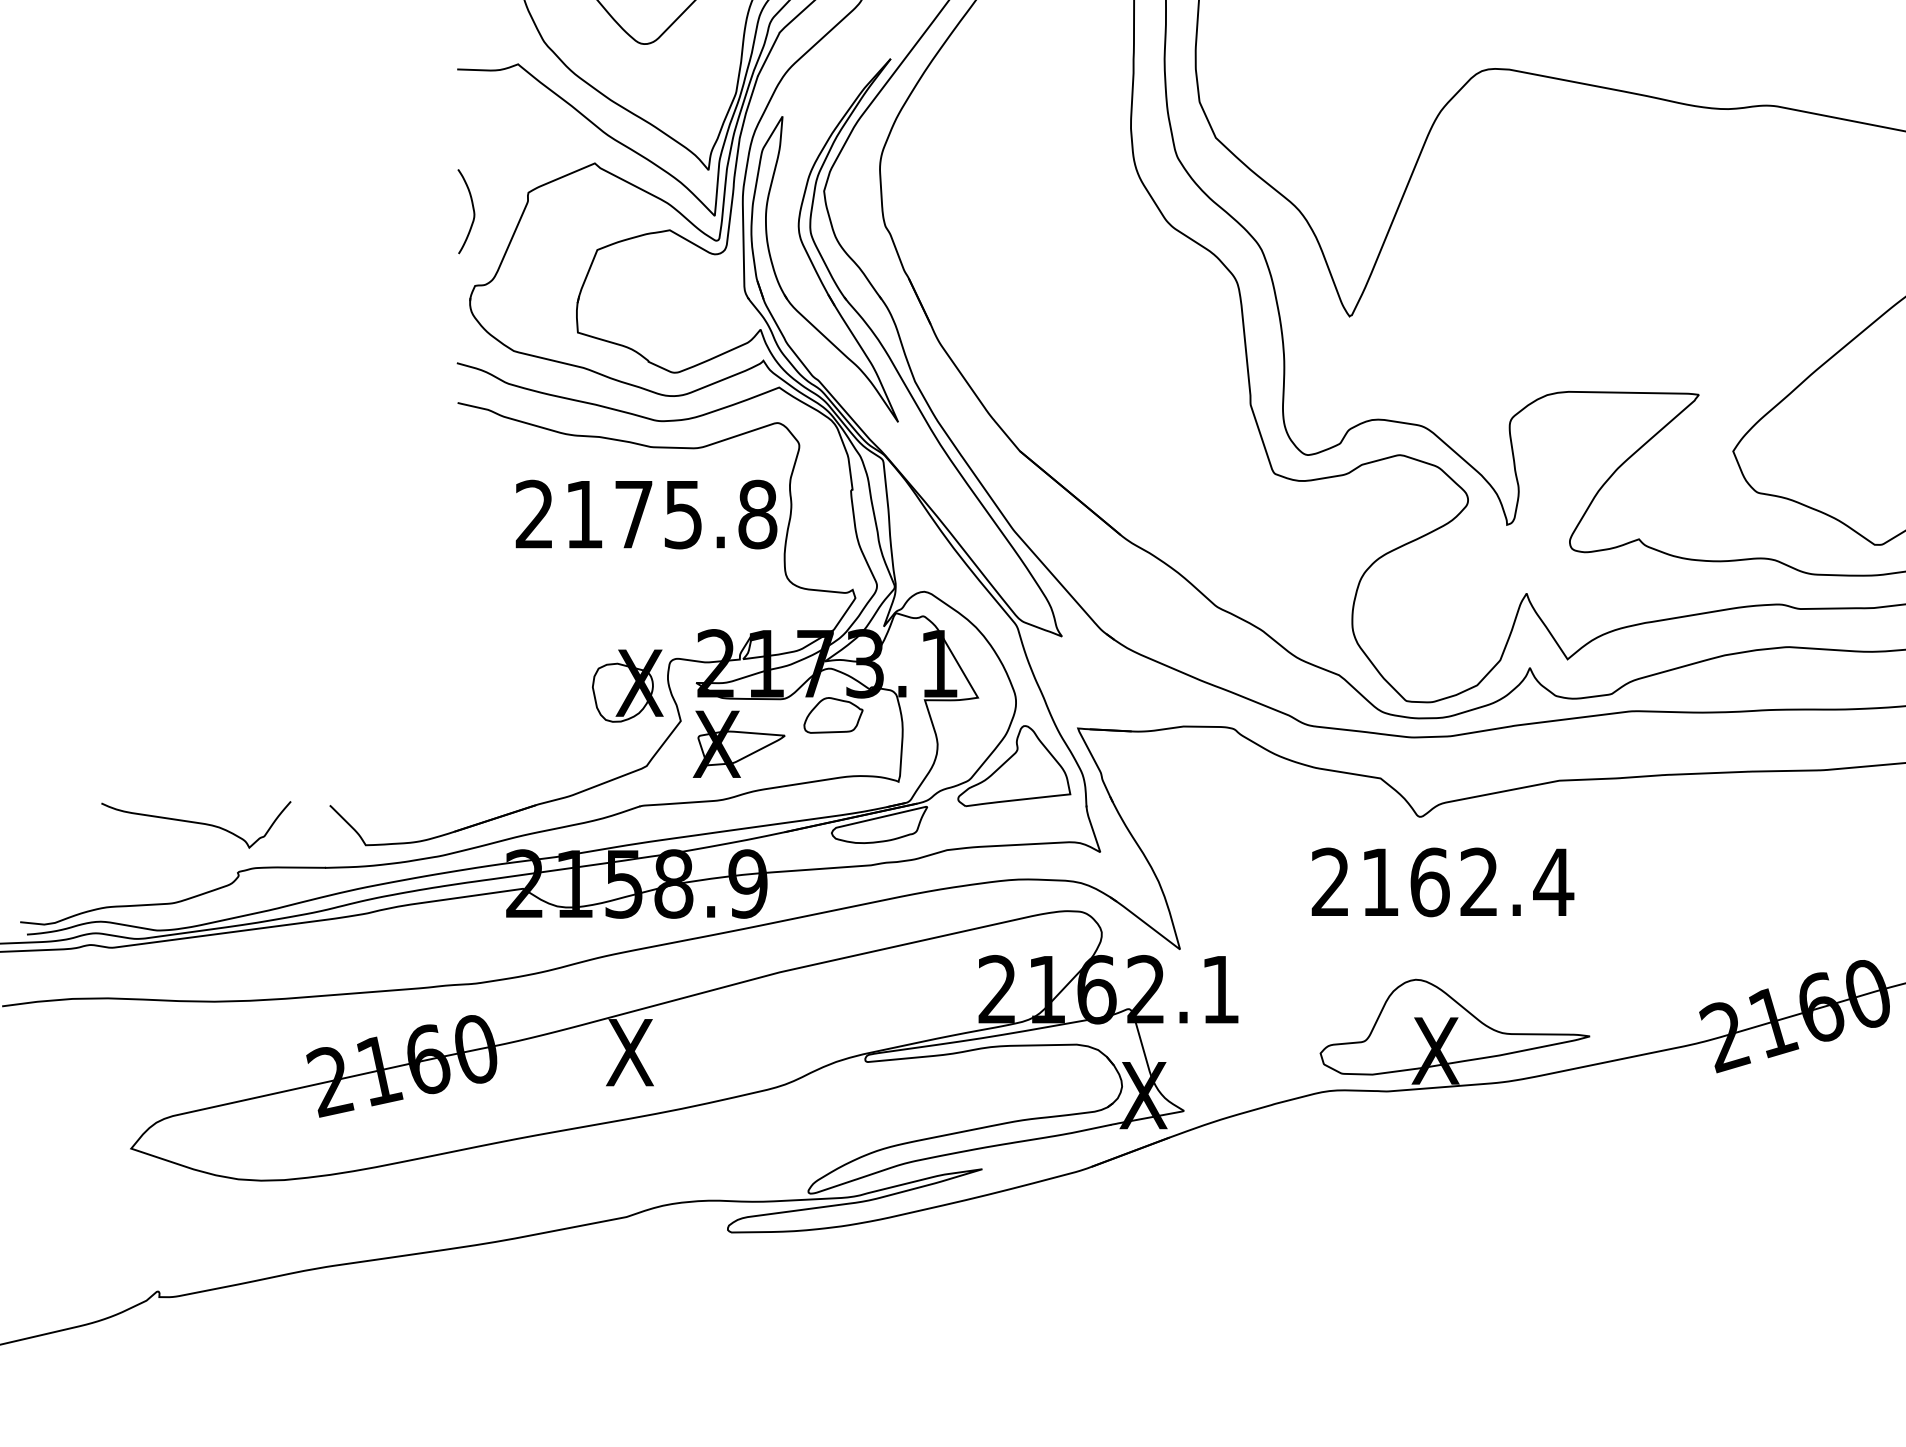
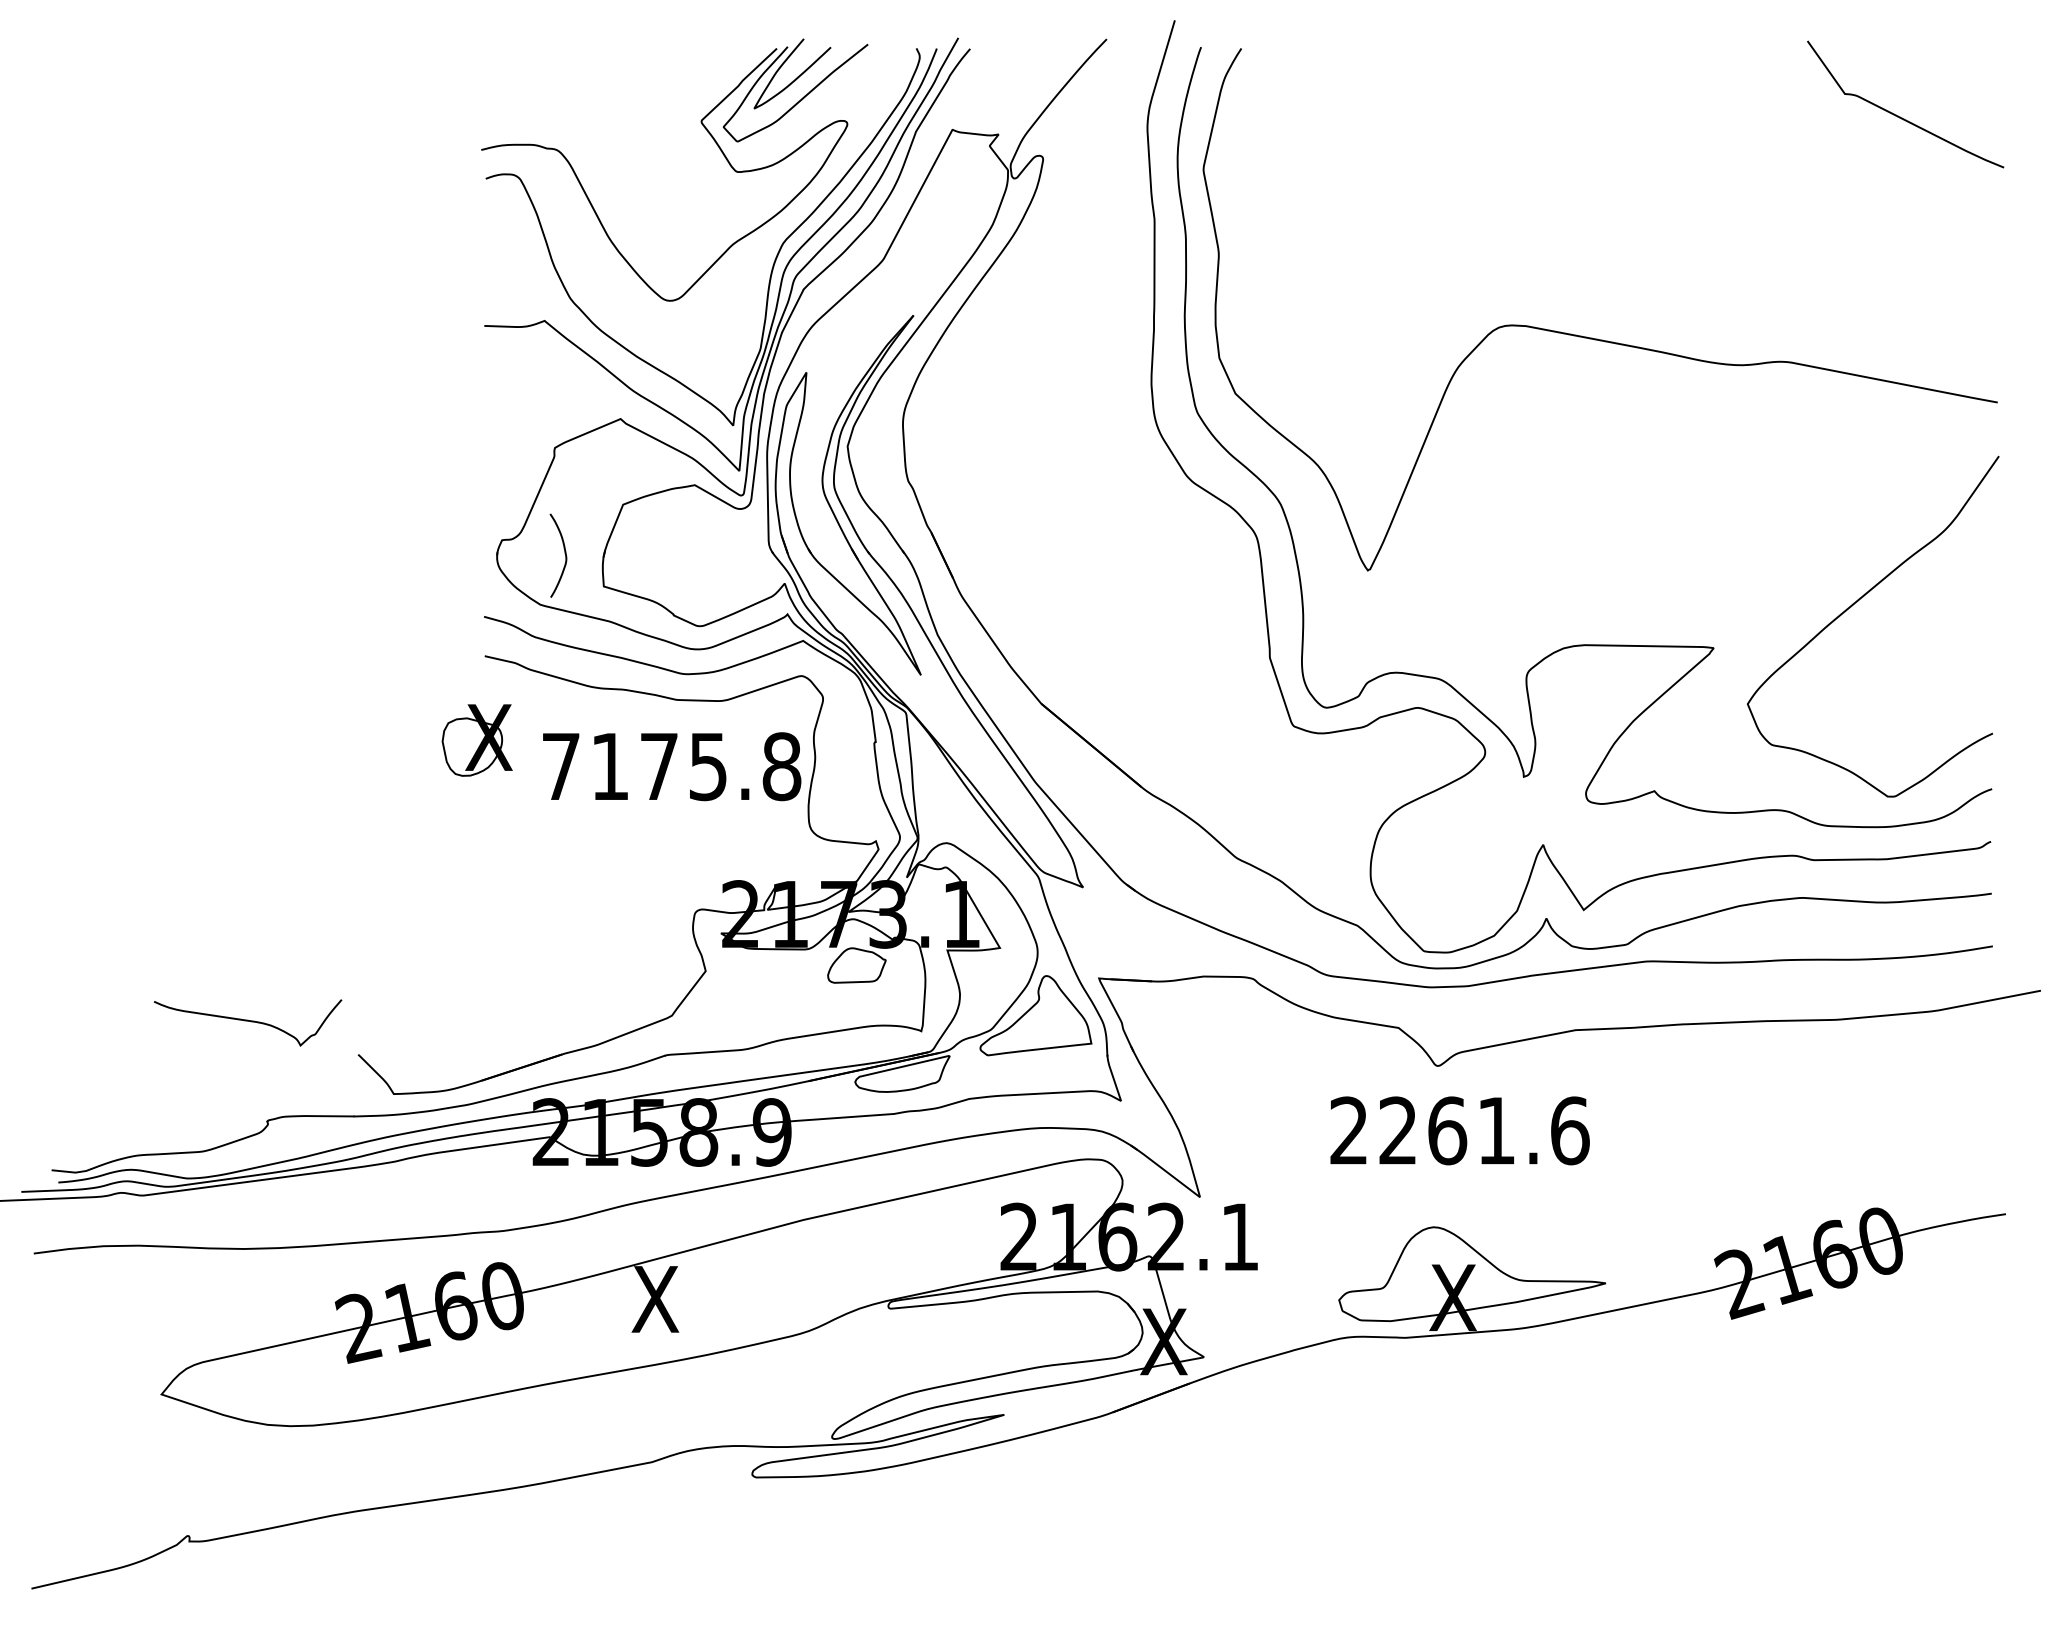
curve: (472, 209) -> (564, 553), moved
text: (534, 513) -> (560, 765), 2175.8 -> 7175.8
part: (627, 686) -> (476, 740), moved
part: (739, 744) -> (763, 994), removed
curve: (196, 823) -> (248, 1021), moved
text: (1467, 882) -> (1484, 1130), 2162.4 -> 2261.6

